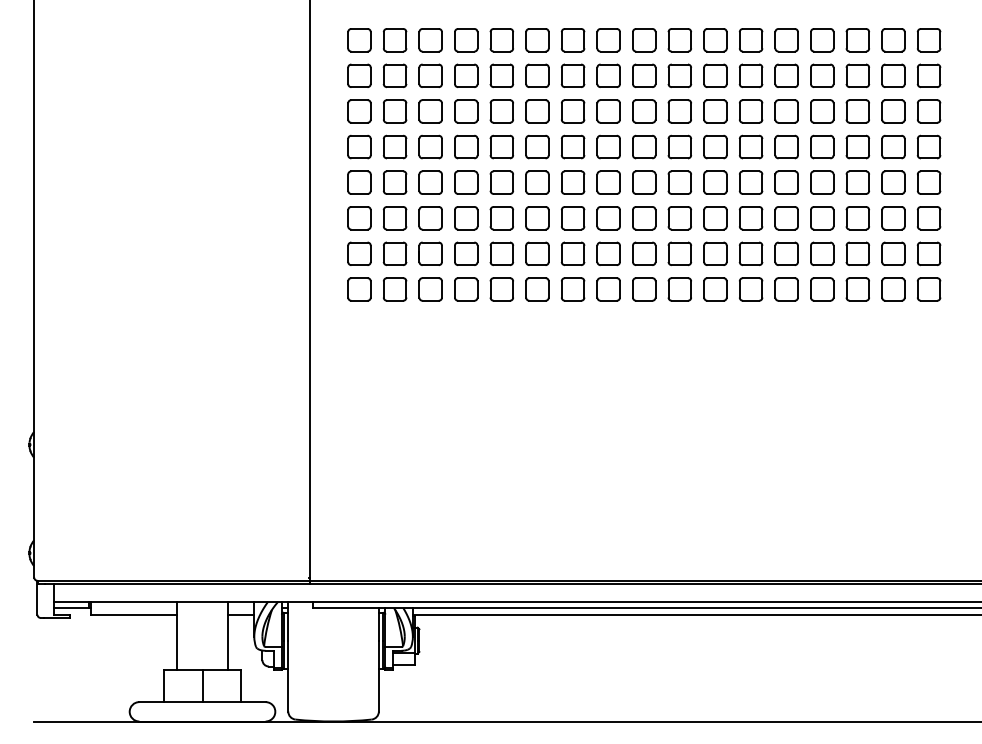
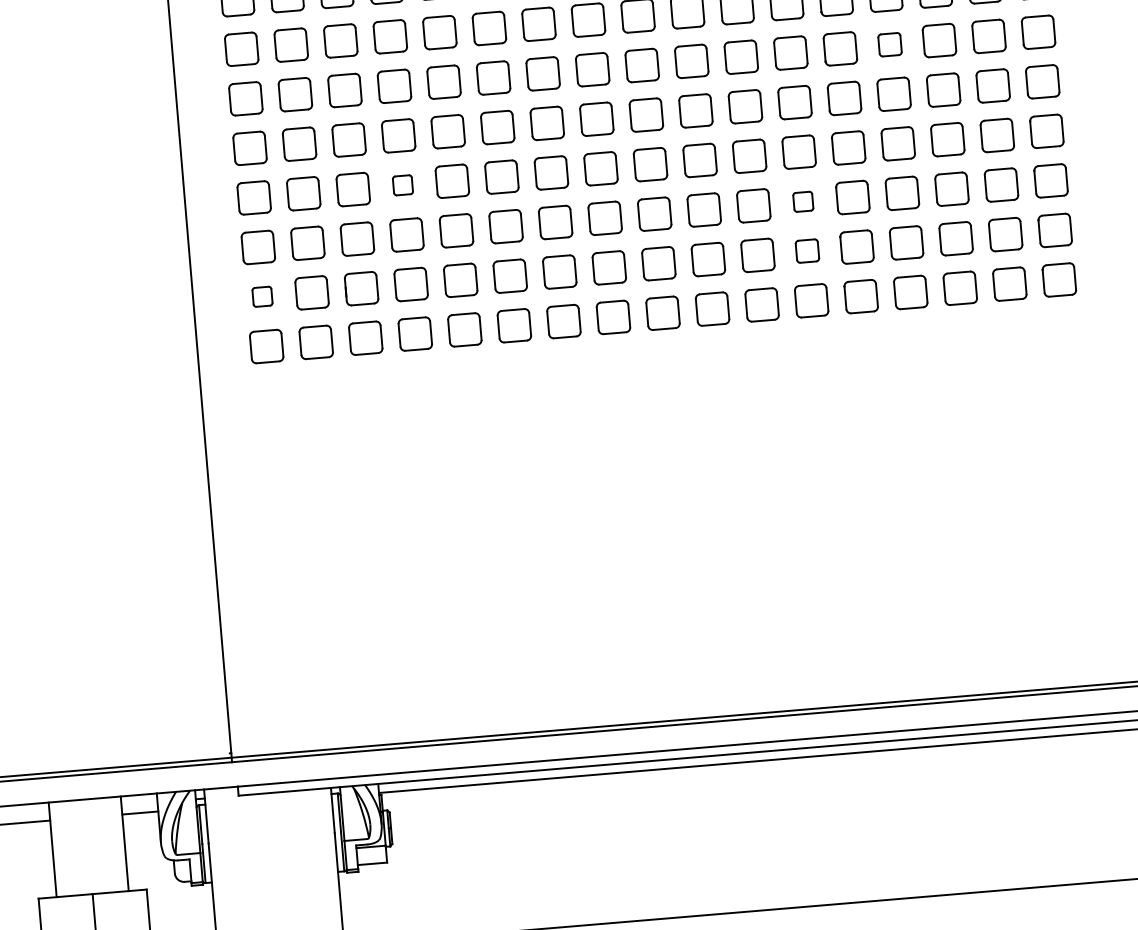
part: (822, 111) -> (890, 44), size x0.7
part: (466, 182) -> (403, 185), size x0.6
part: (750, 218) -> (802, 202), size x0.6
part: (359, 253) -> (262, 296), size x0.6
part: (750, 253) -> (806, 250), size x0.7

